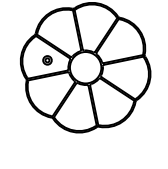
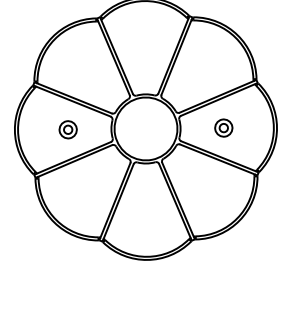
part: (123, 74) -> (222, 127), added

